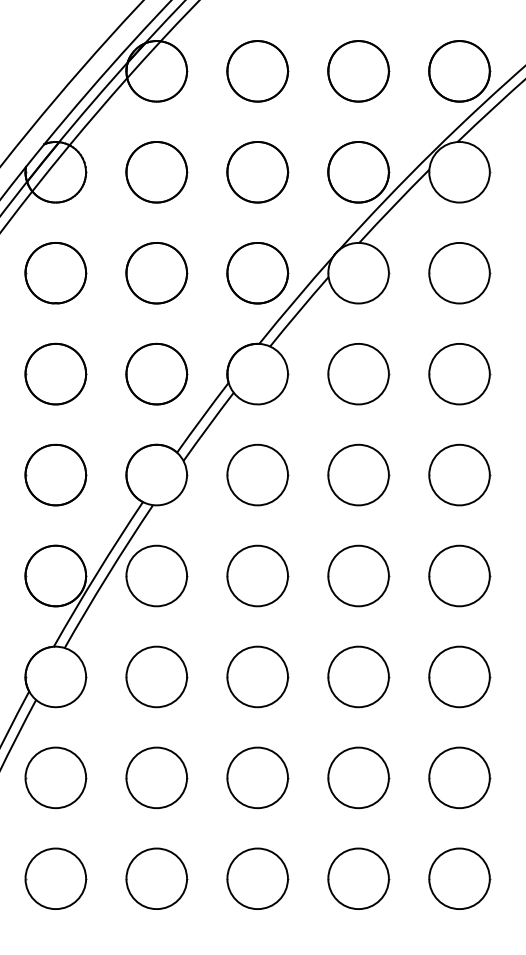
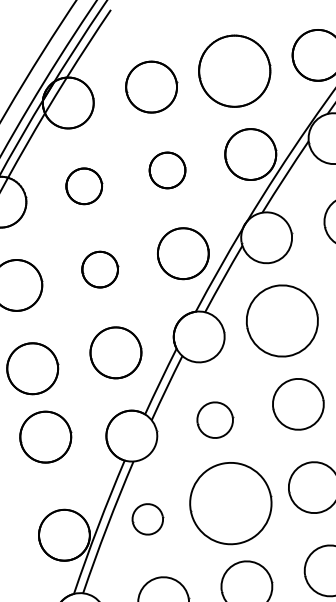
part: (358, 71) -> (234, 71), size x1.4
part: (156, 172) -> (84, 186), size x0.7
part: (257, 172) -> (167, 170), size x0.7
part: (156, 273) -> (99, 269), size x0.7
part: (358, 374) -> (282, 321), size x1.4
part: (55, 474) -> (45, 436), moved
part: (257, 474) -> (214, 419), size x0.7
part: (156, 575) -> (147, 519), size x0.6
part: (257, 575) -> (230, 503), size x1.6

